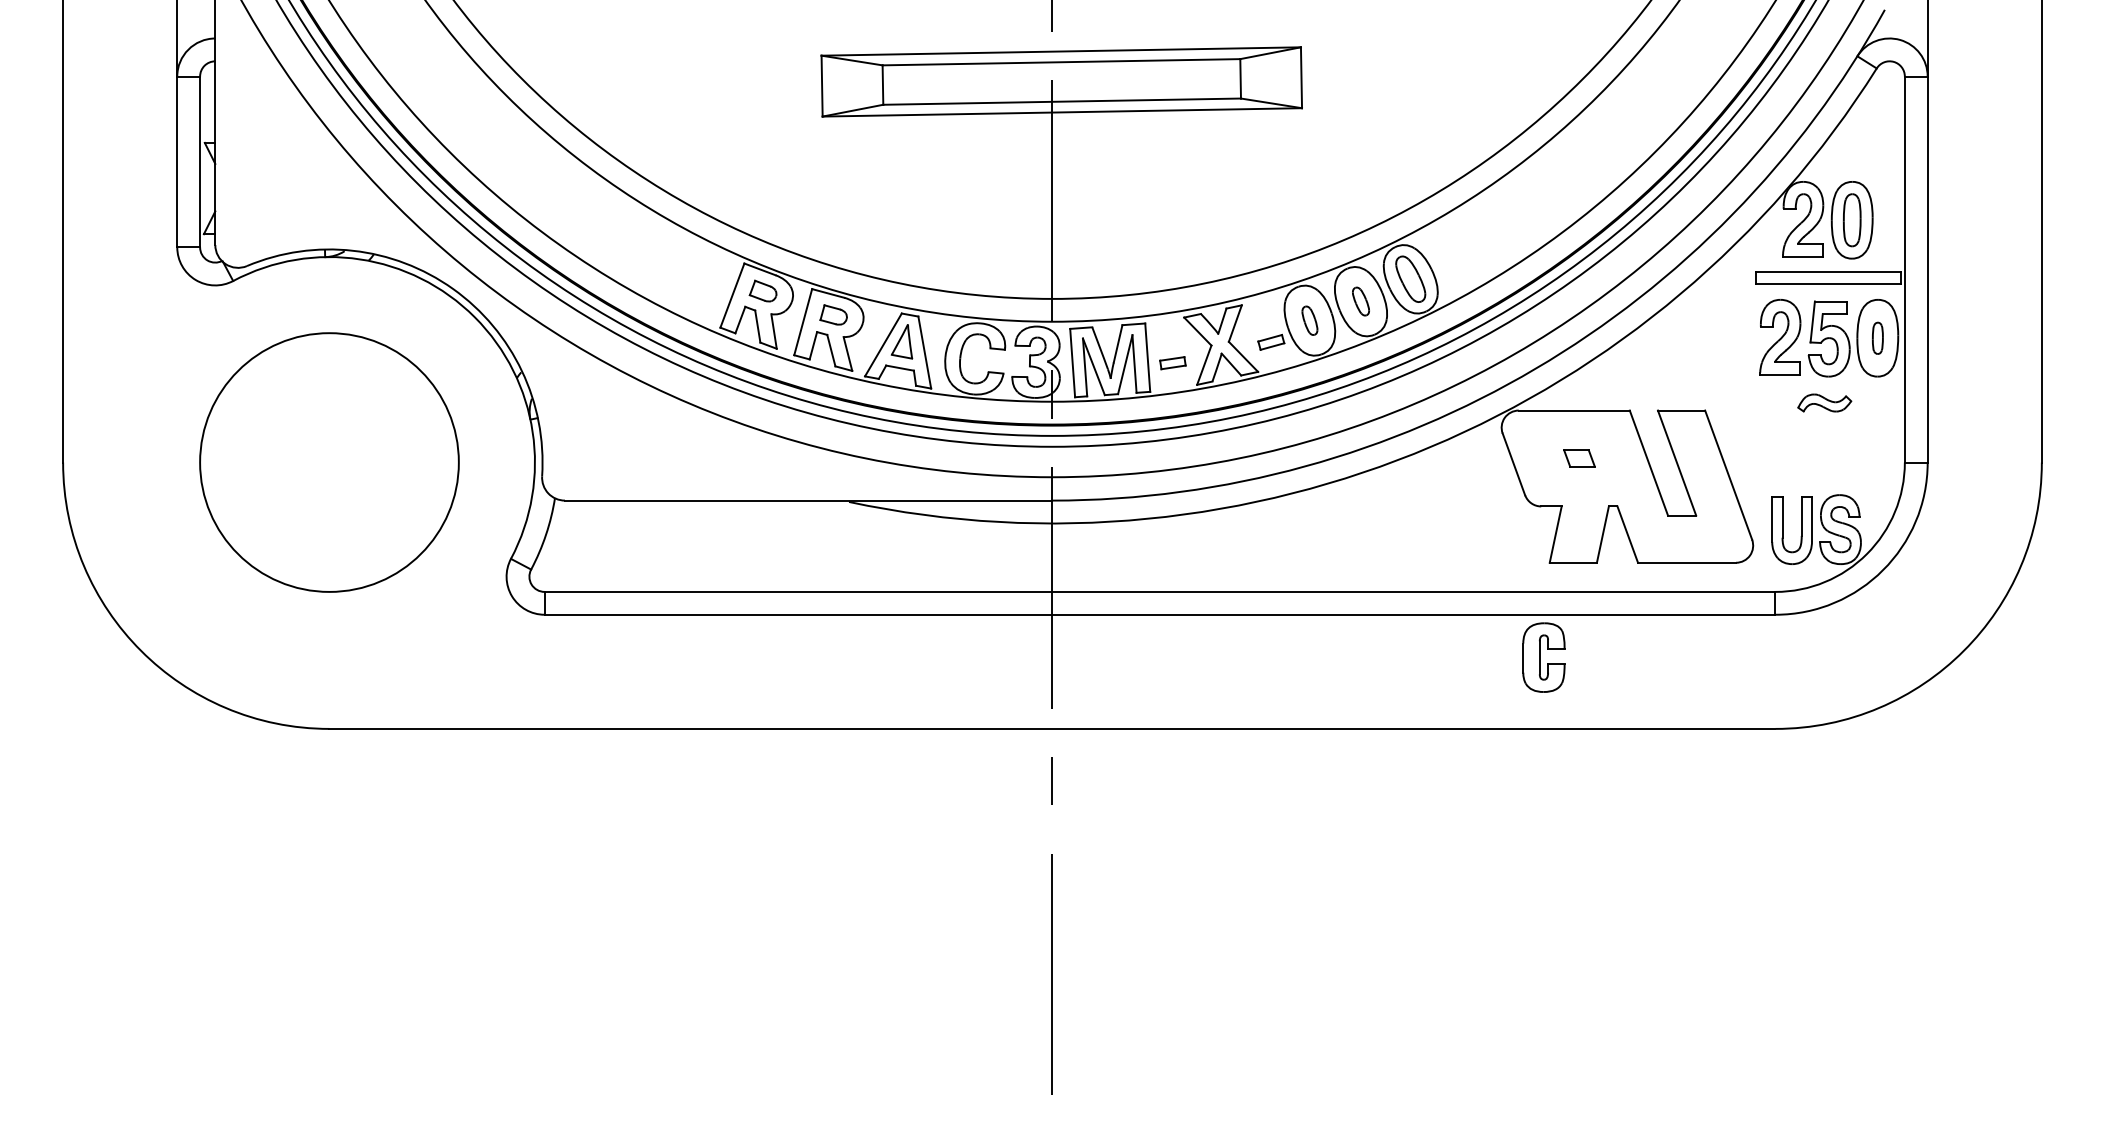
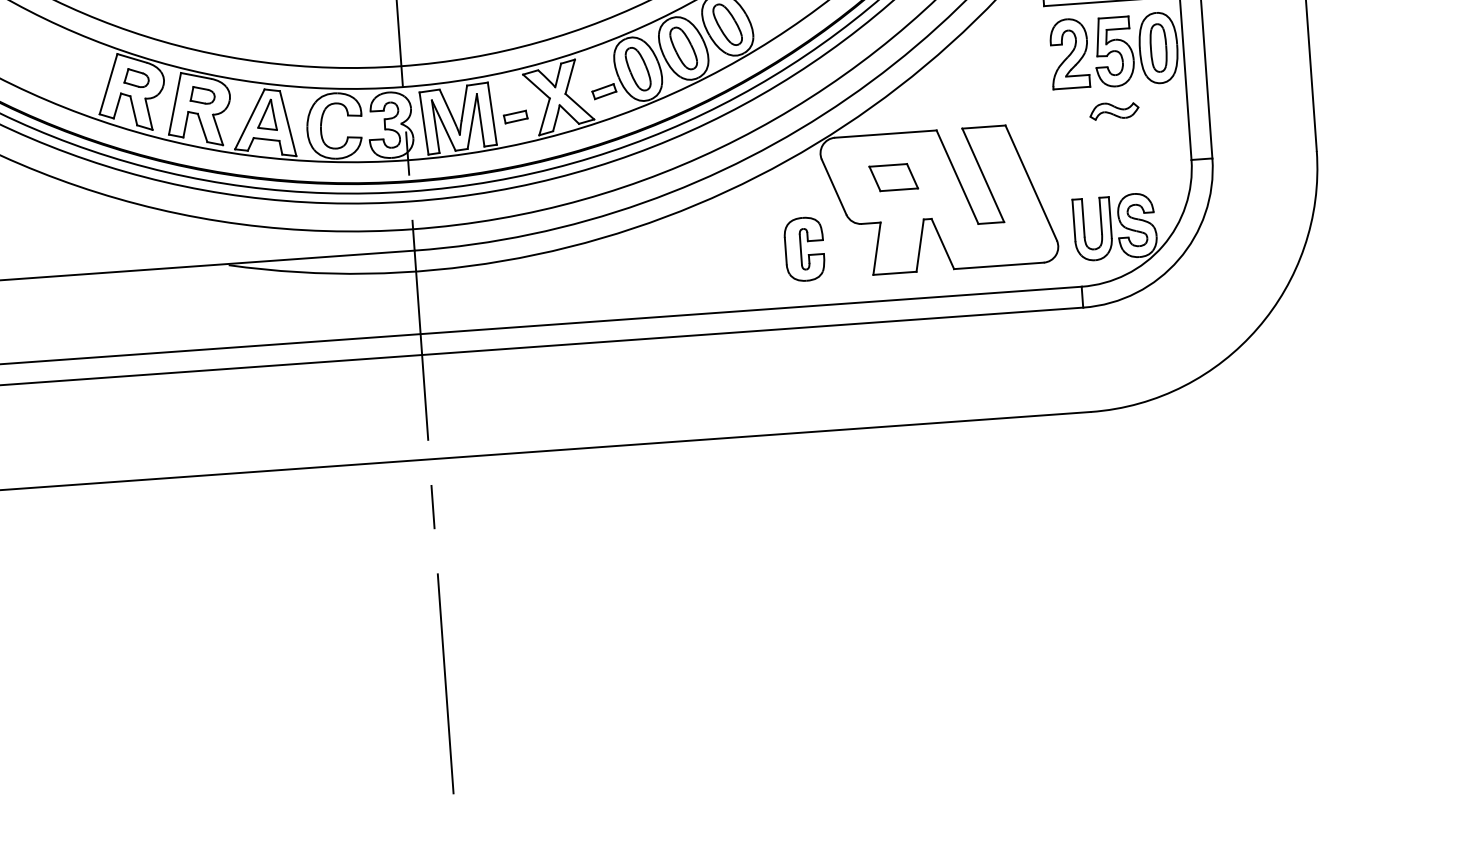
part: (1360, 301) -> (683, 48), size x1.67
part: (1309, 320) -> (637, 69), size x1.67
part: (1877, 338) -> (1158, 48), size x1.67
part: (1579, 458) -> (893, 177), size x1.67
part: (1543, 657) -> (804, 249), moved

